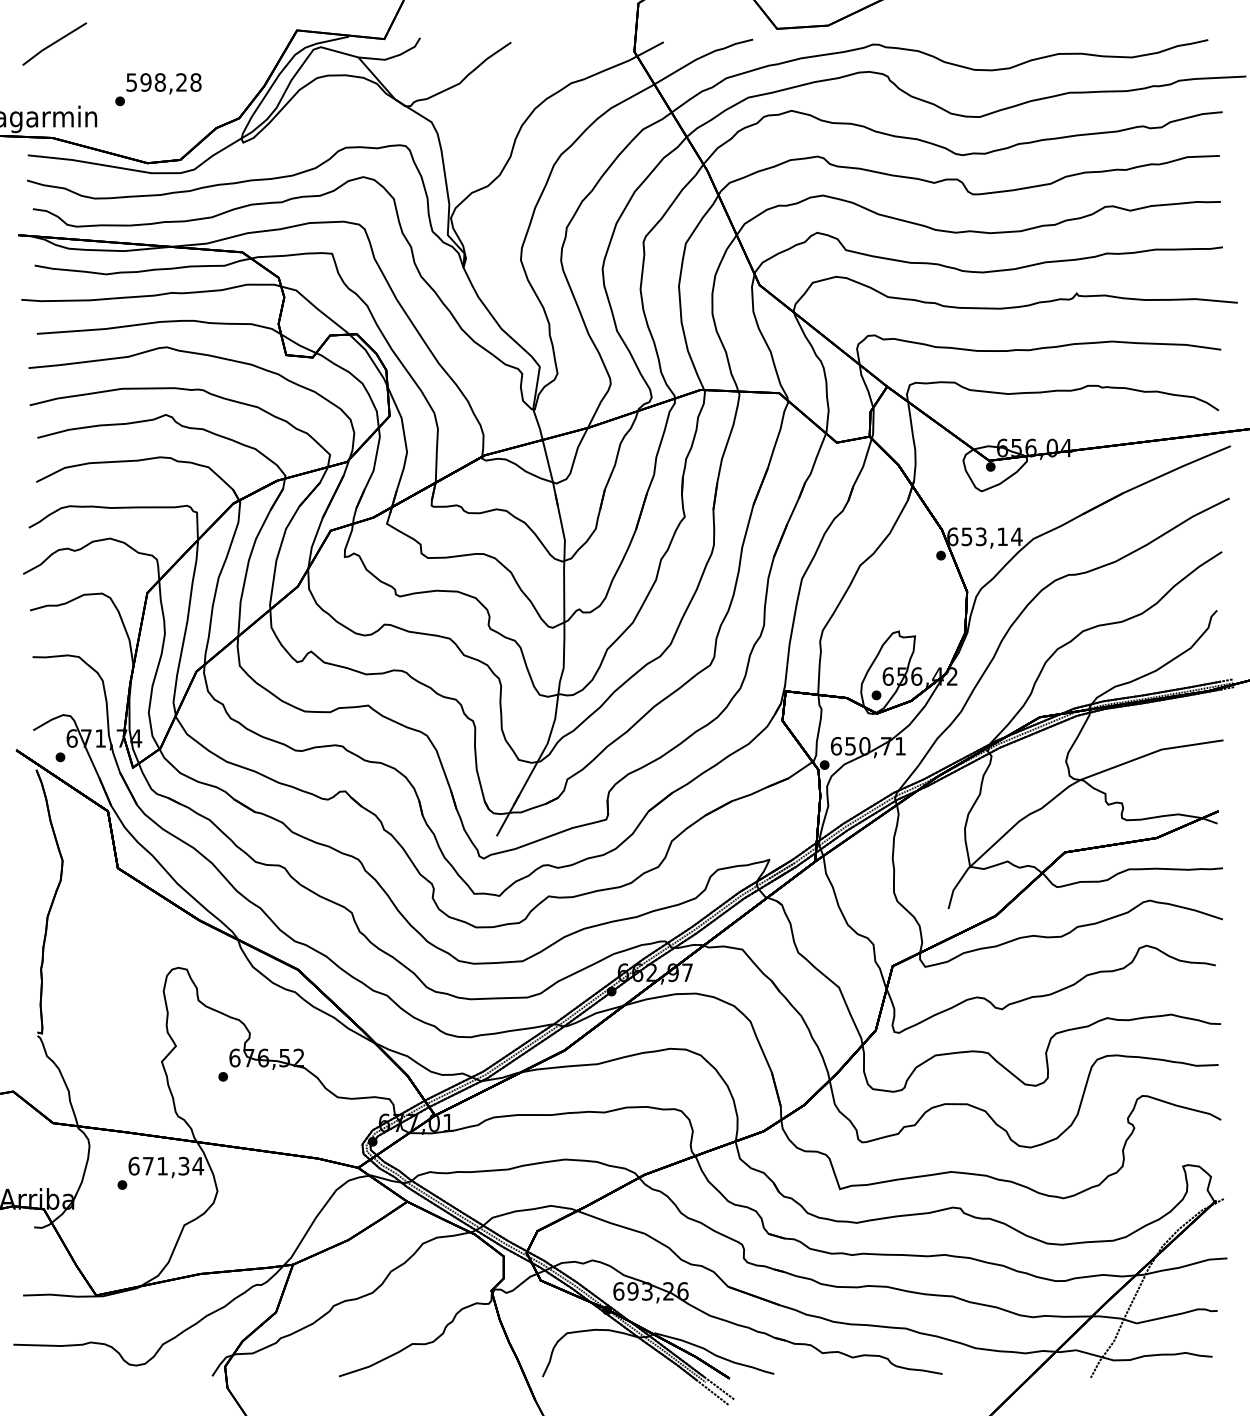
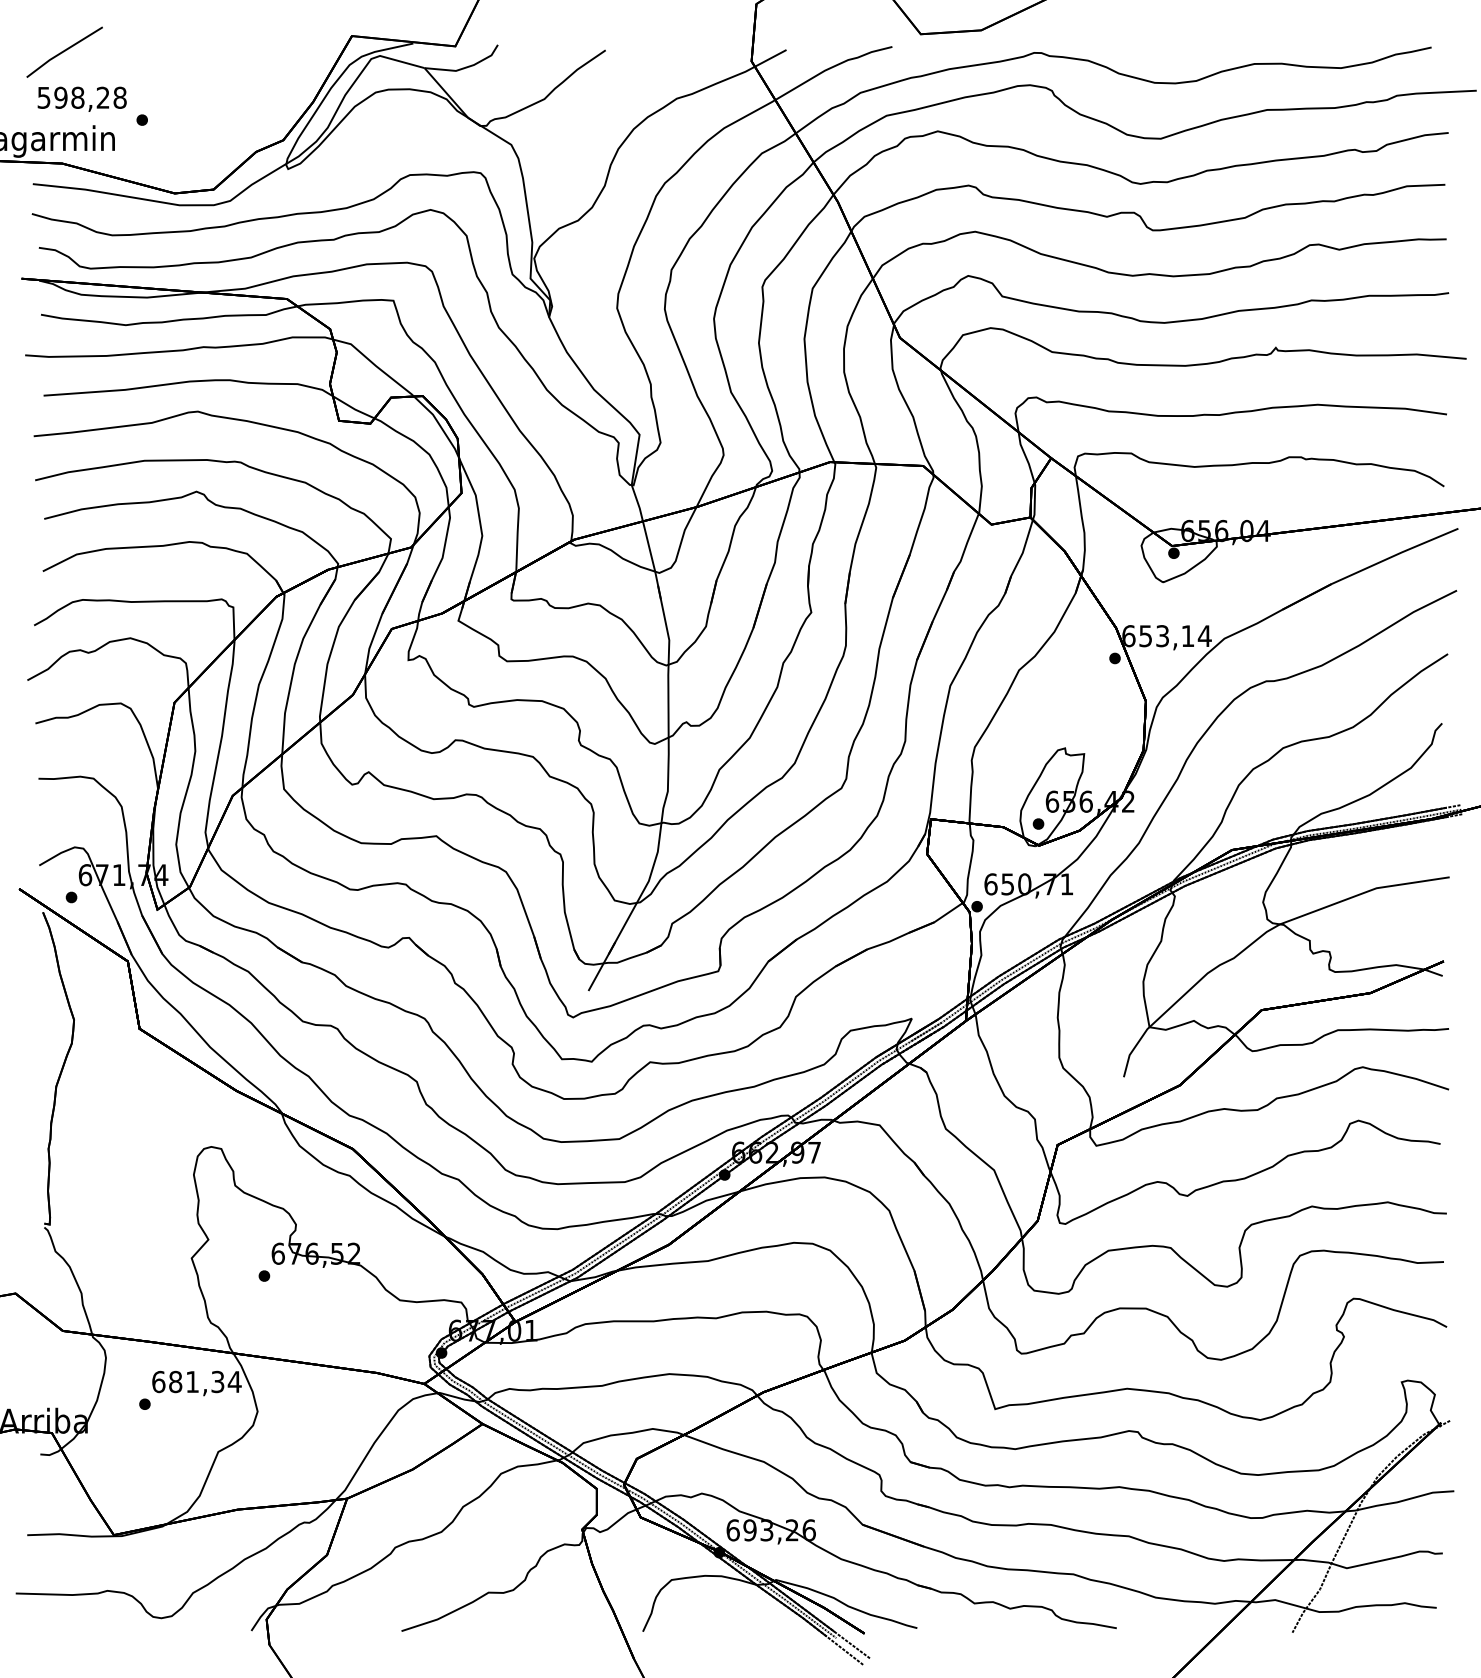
text: (163, 83) -> (81, 98), moved
text: (148, 1165) -> (175, 1381), 671,34 -> 681,34

